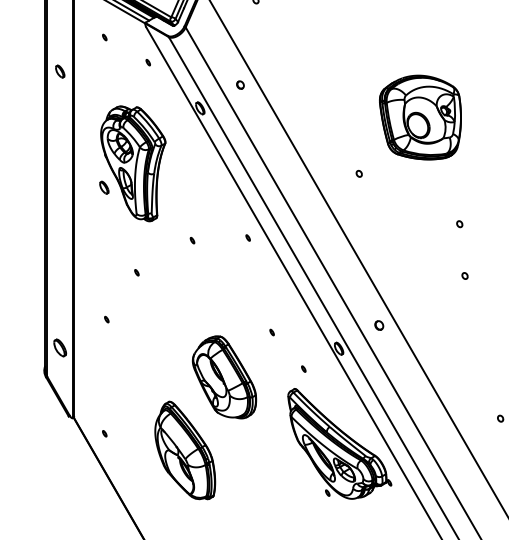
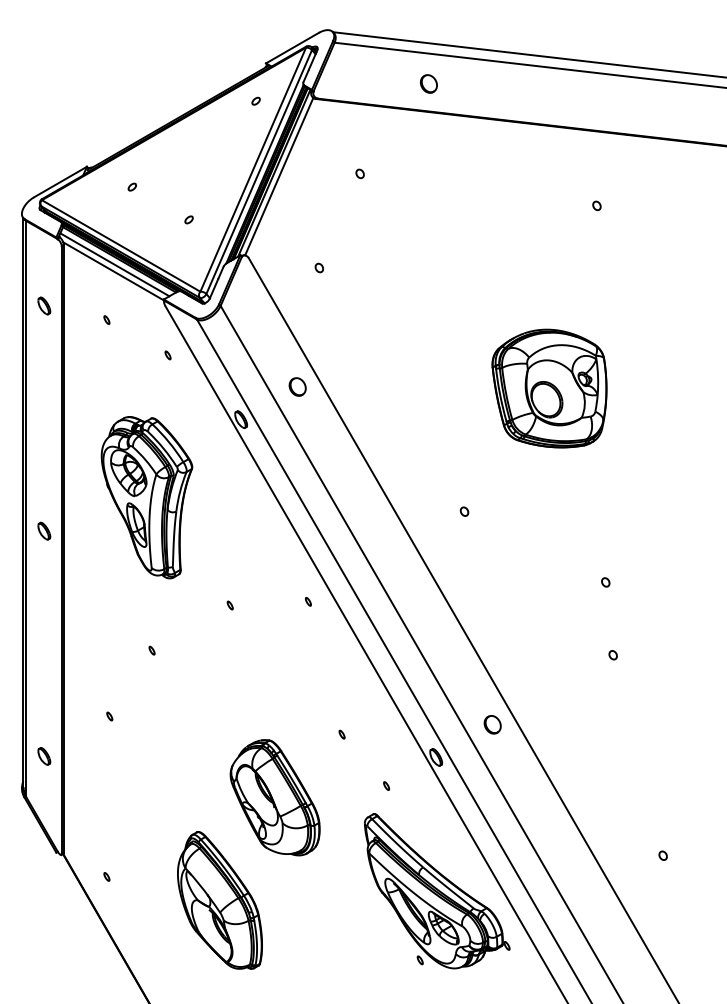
part: (60, 71) -> (44, 305), moved
part: (240, 84) -> (297, 386), size x1.67
part: (420, 117) -> (549, 388), moved
part: (104, 187) -> (44, 530), moved
part: (379, 325) -> (492, 724), size x1.43
part: (60, 348) -> (44, 756), size x0.71

